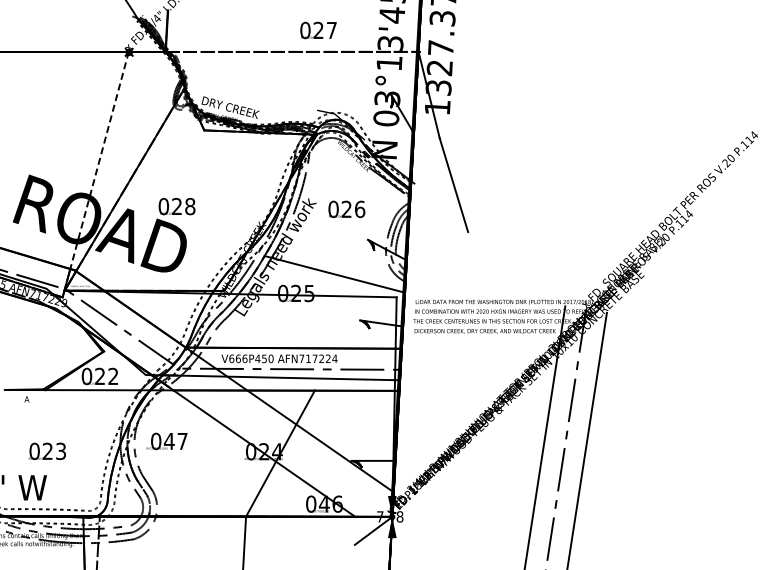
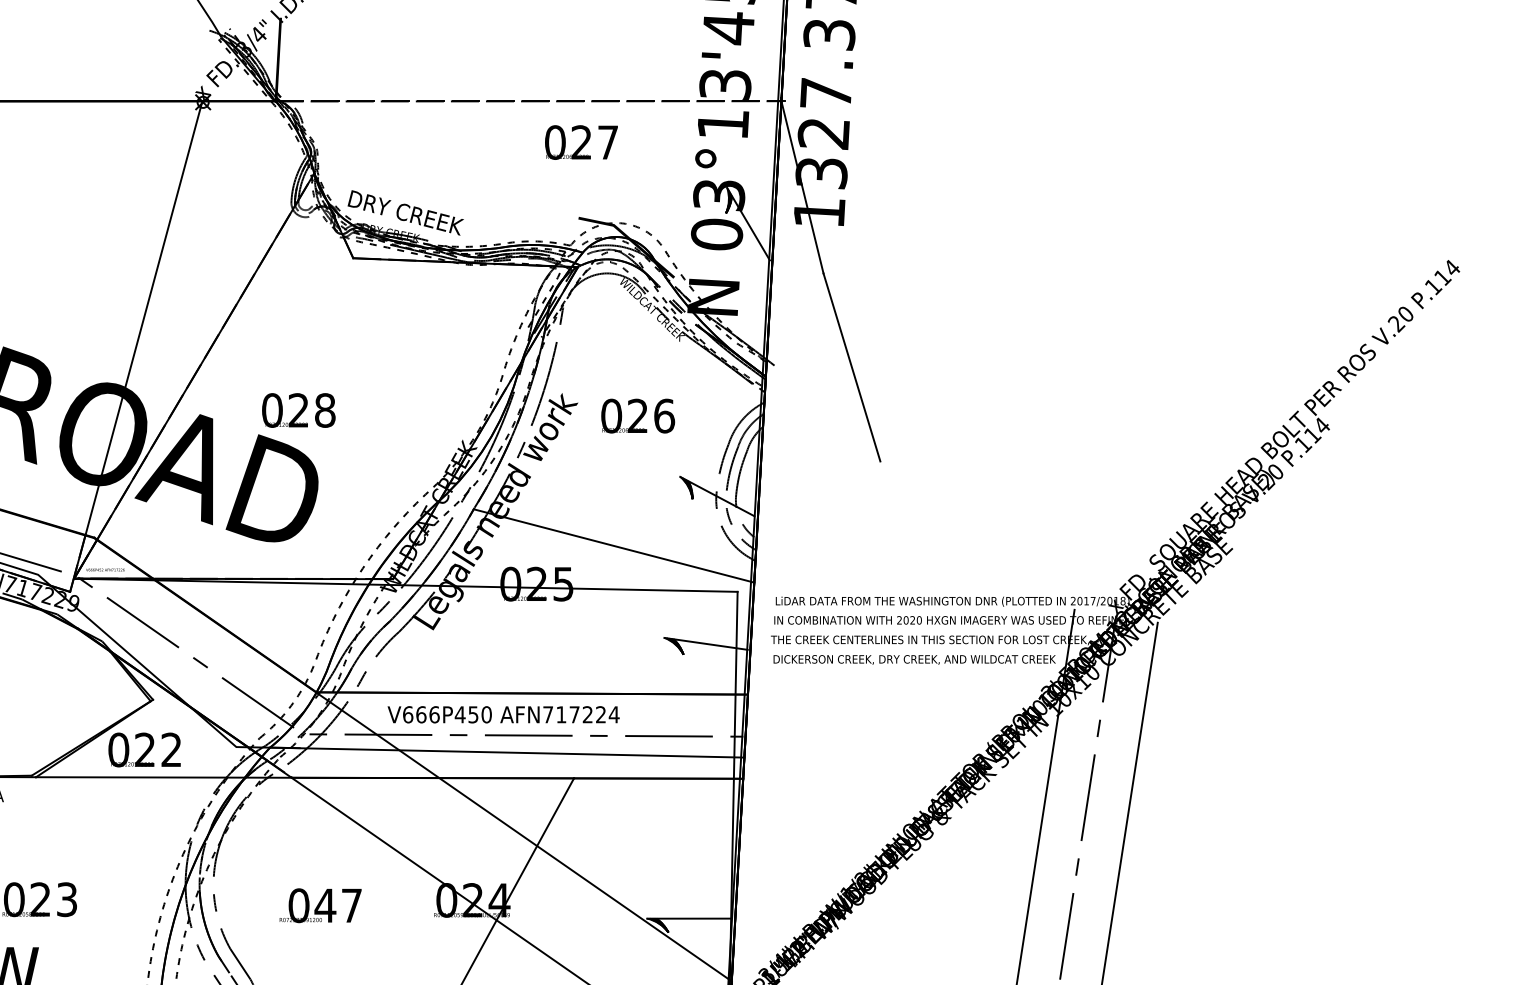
text: (318, 30) -> (581, 142), moved
line: (99, 160) -> (143, 318), dashed -> solid
text: (166, 441) -> (319, 905), moved

